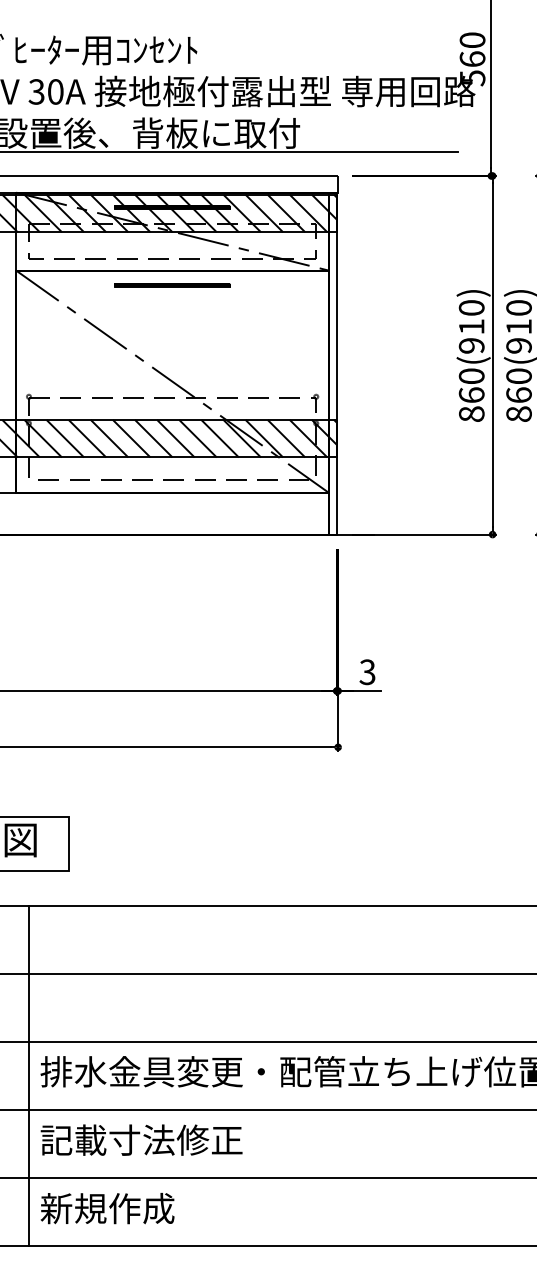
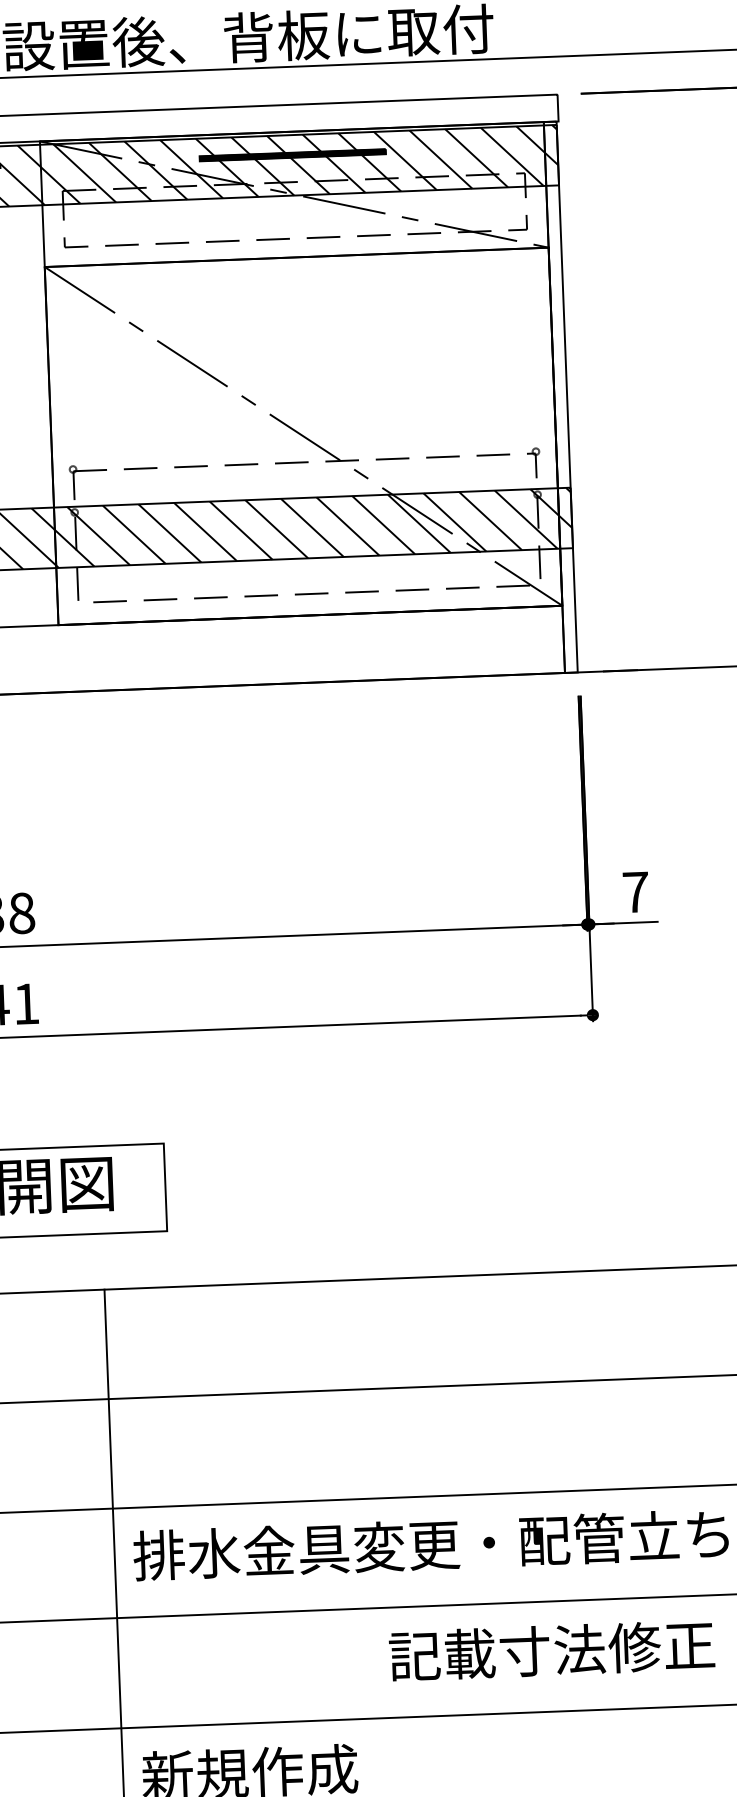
line: (172, 285) -> (297, 281), removed
text: (367, 672) -> (635, 892), 3 -> 7
text: (141, 1139) -> (551, 1649), moved

